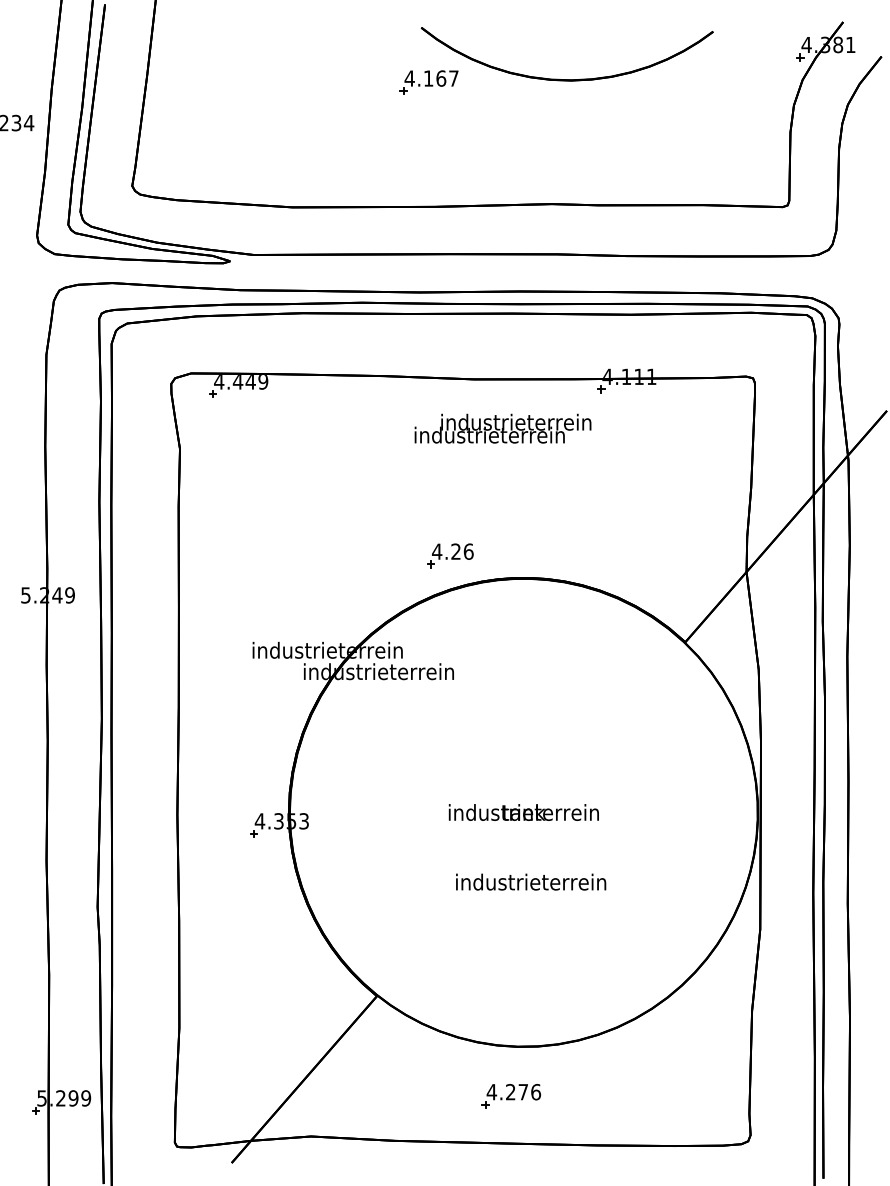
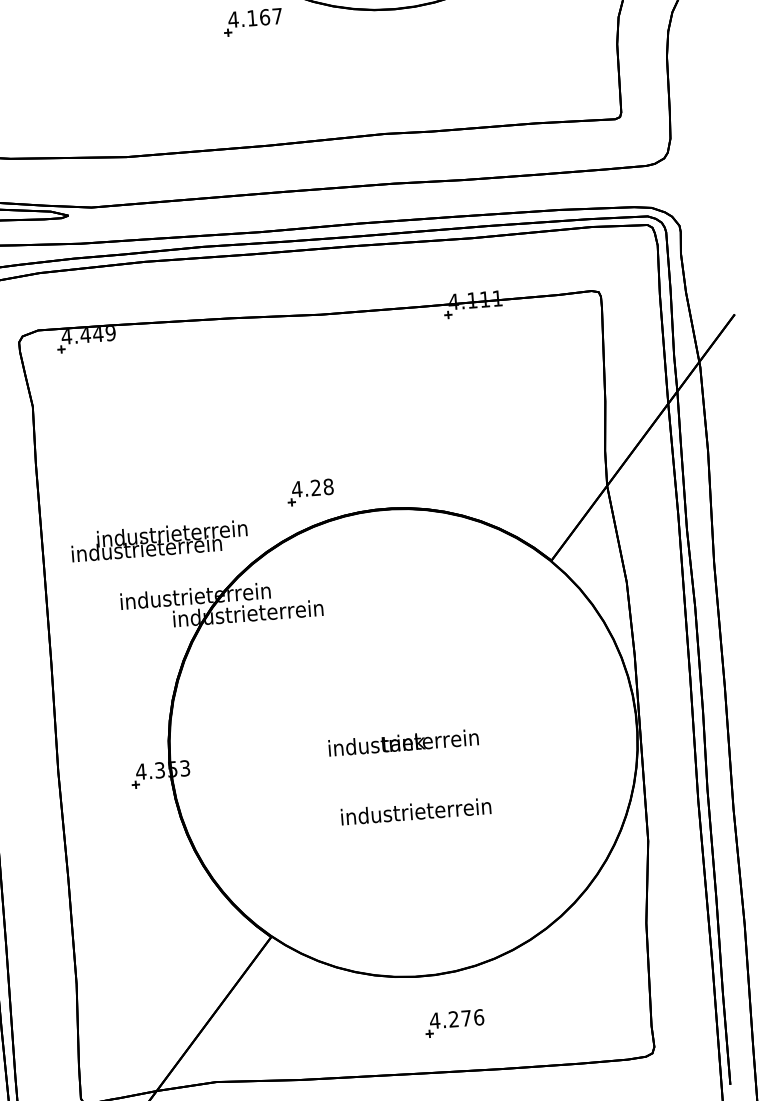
text: (502, 428) -> (158, 540), moved
text: (468, 551) -> (328, 486), 4.26 -> 4.28
part: (510, 1096) -> (453, 1023), moved

